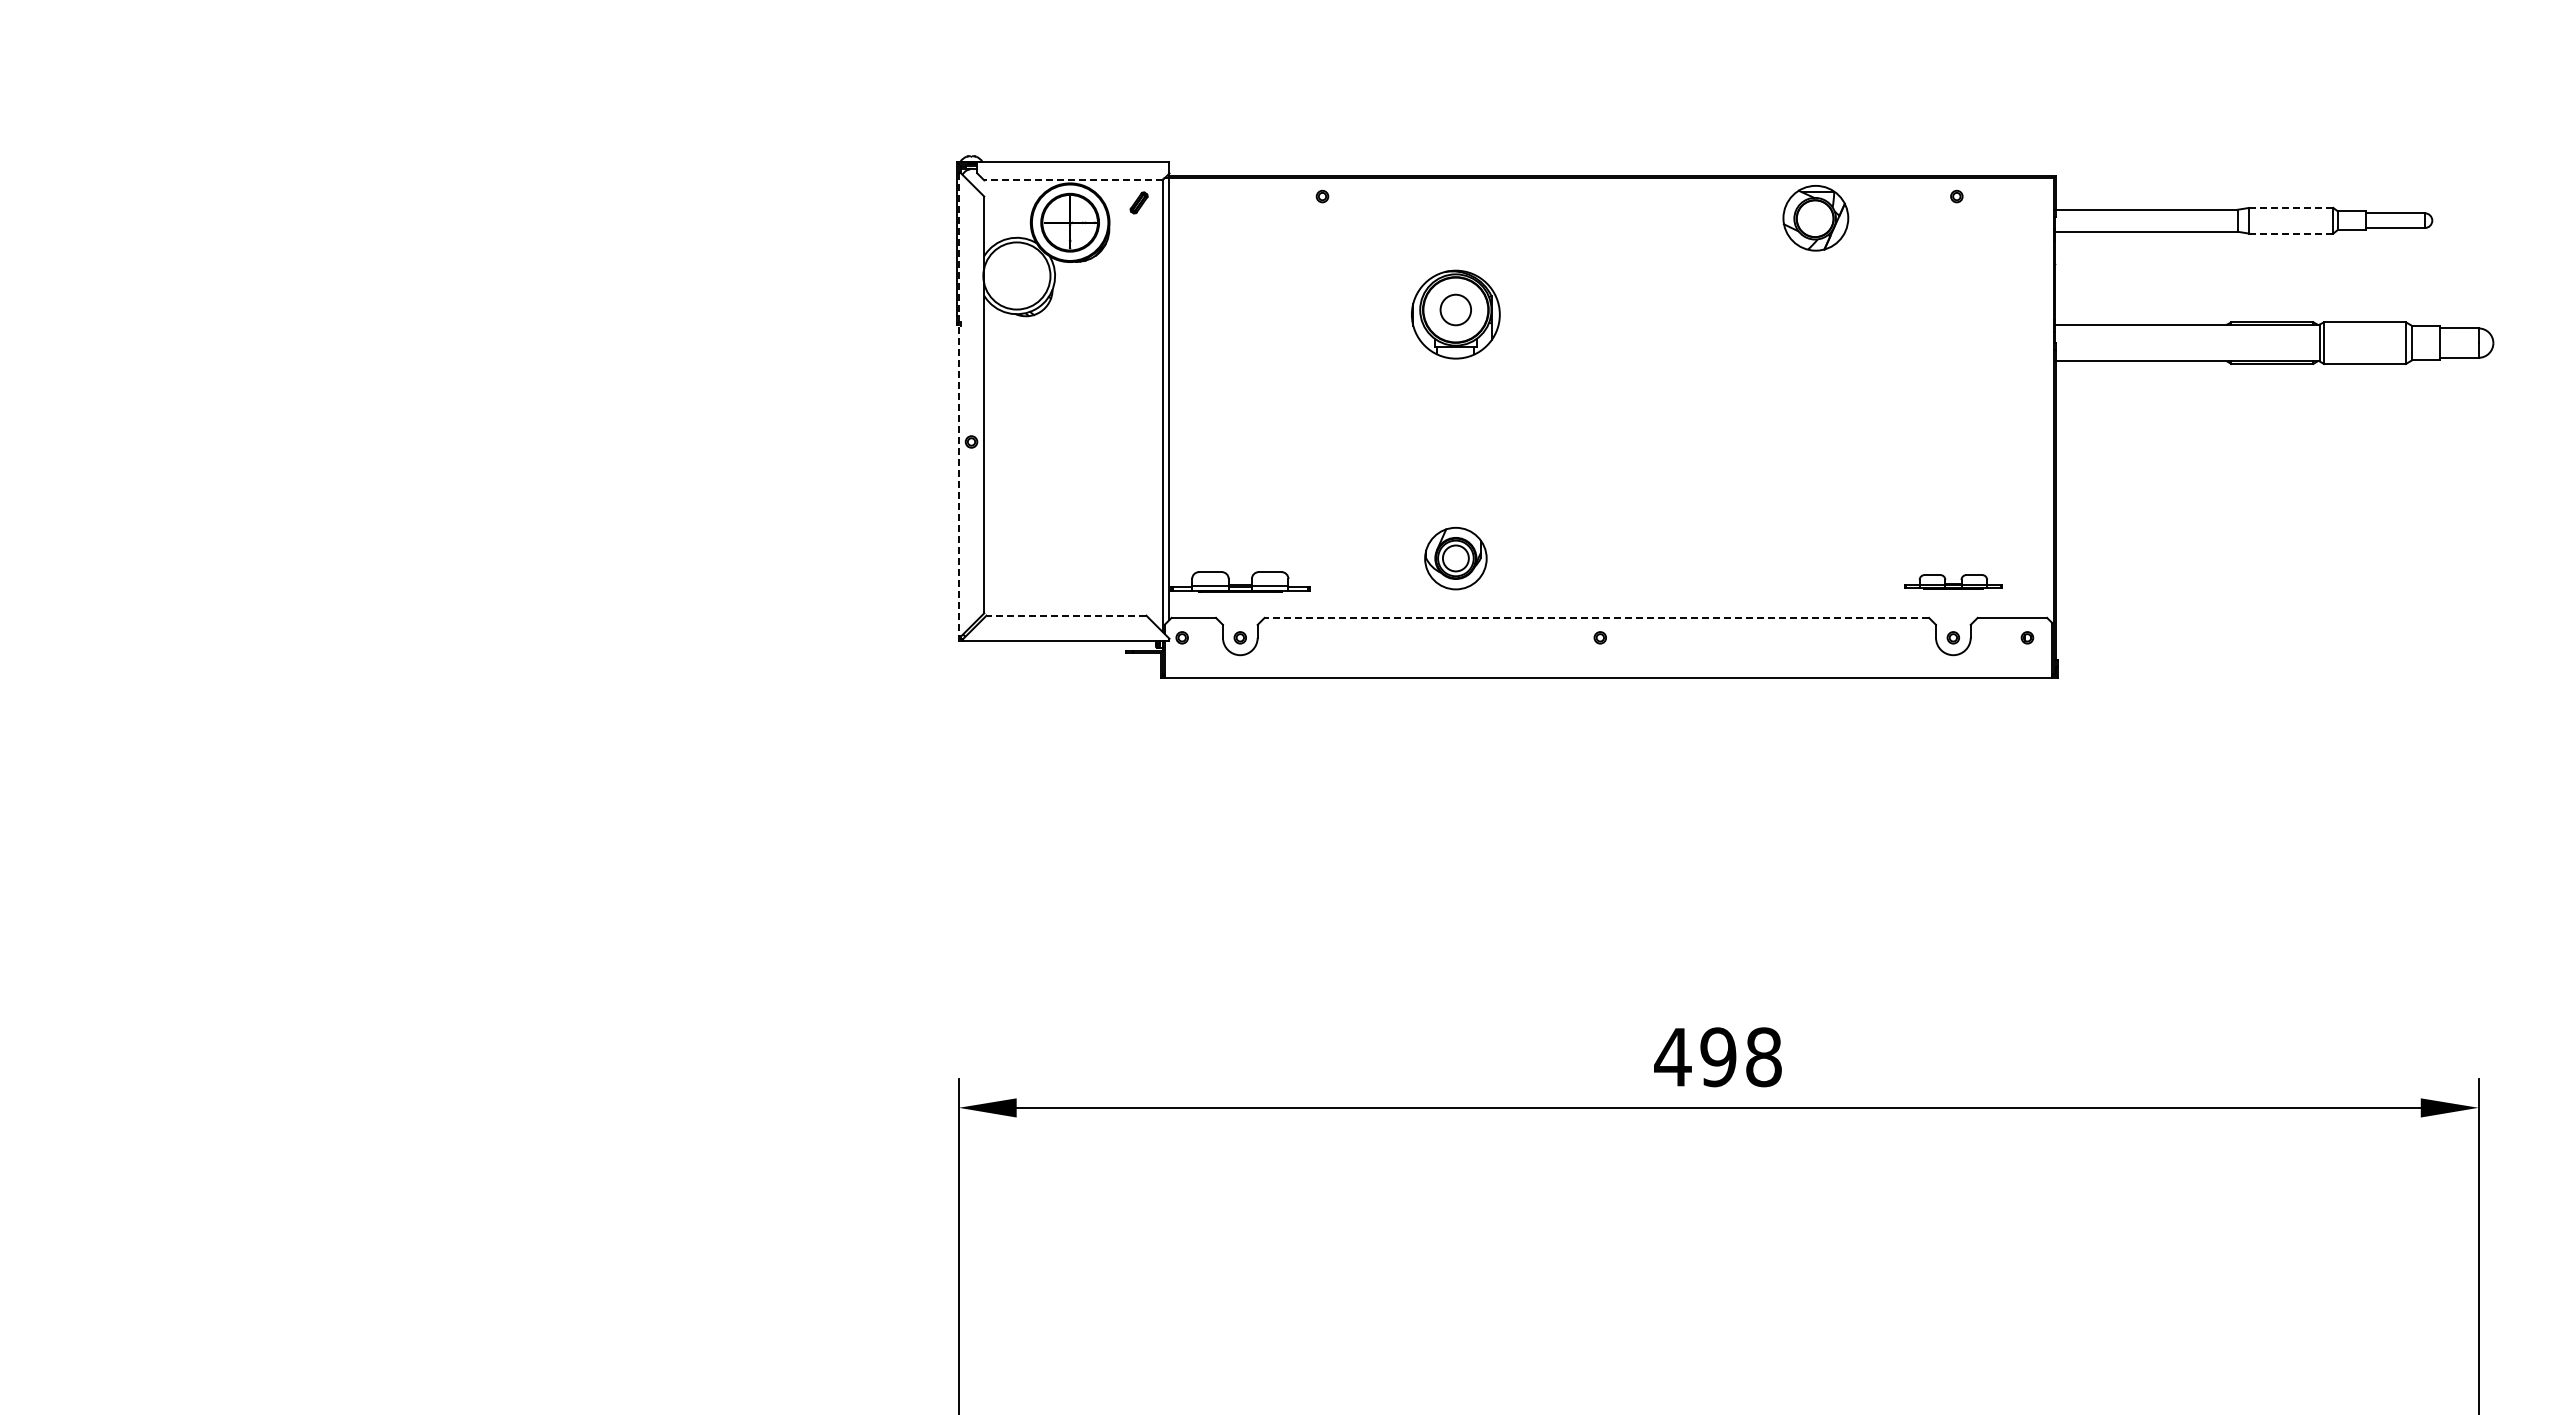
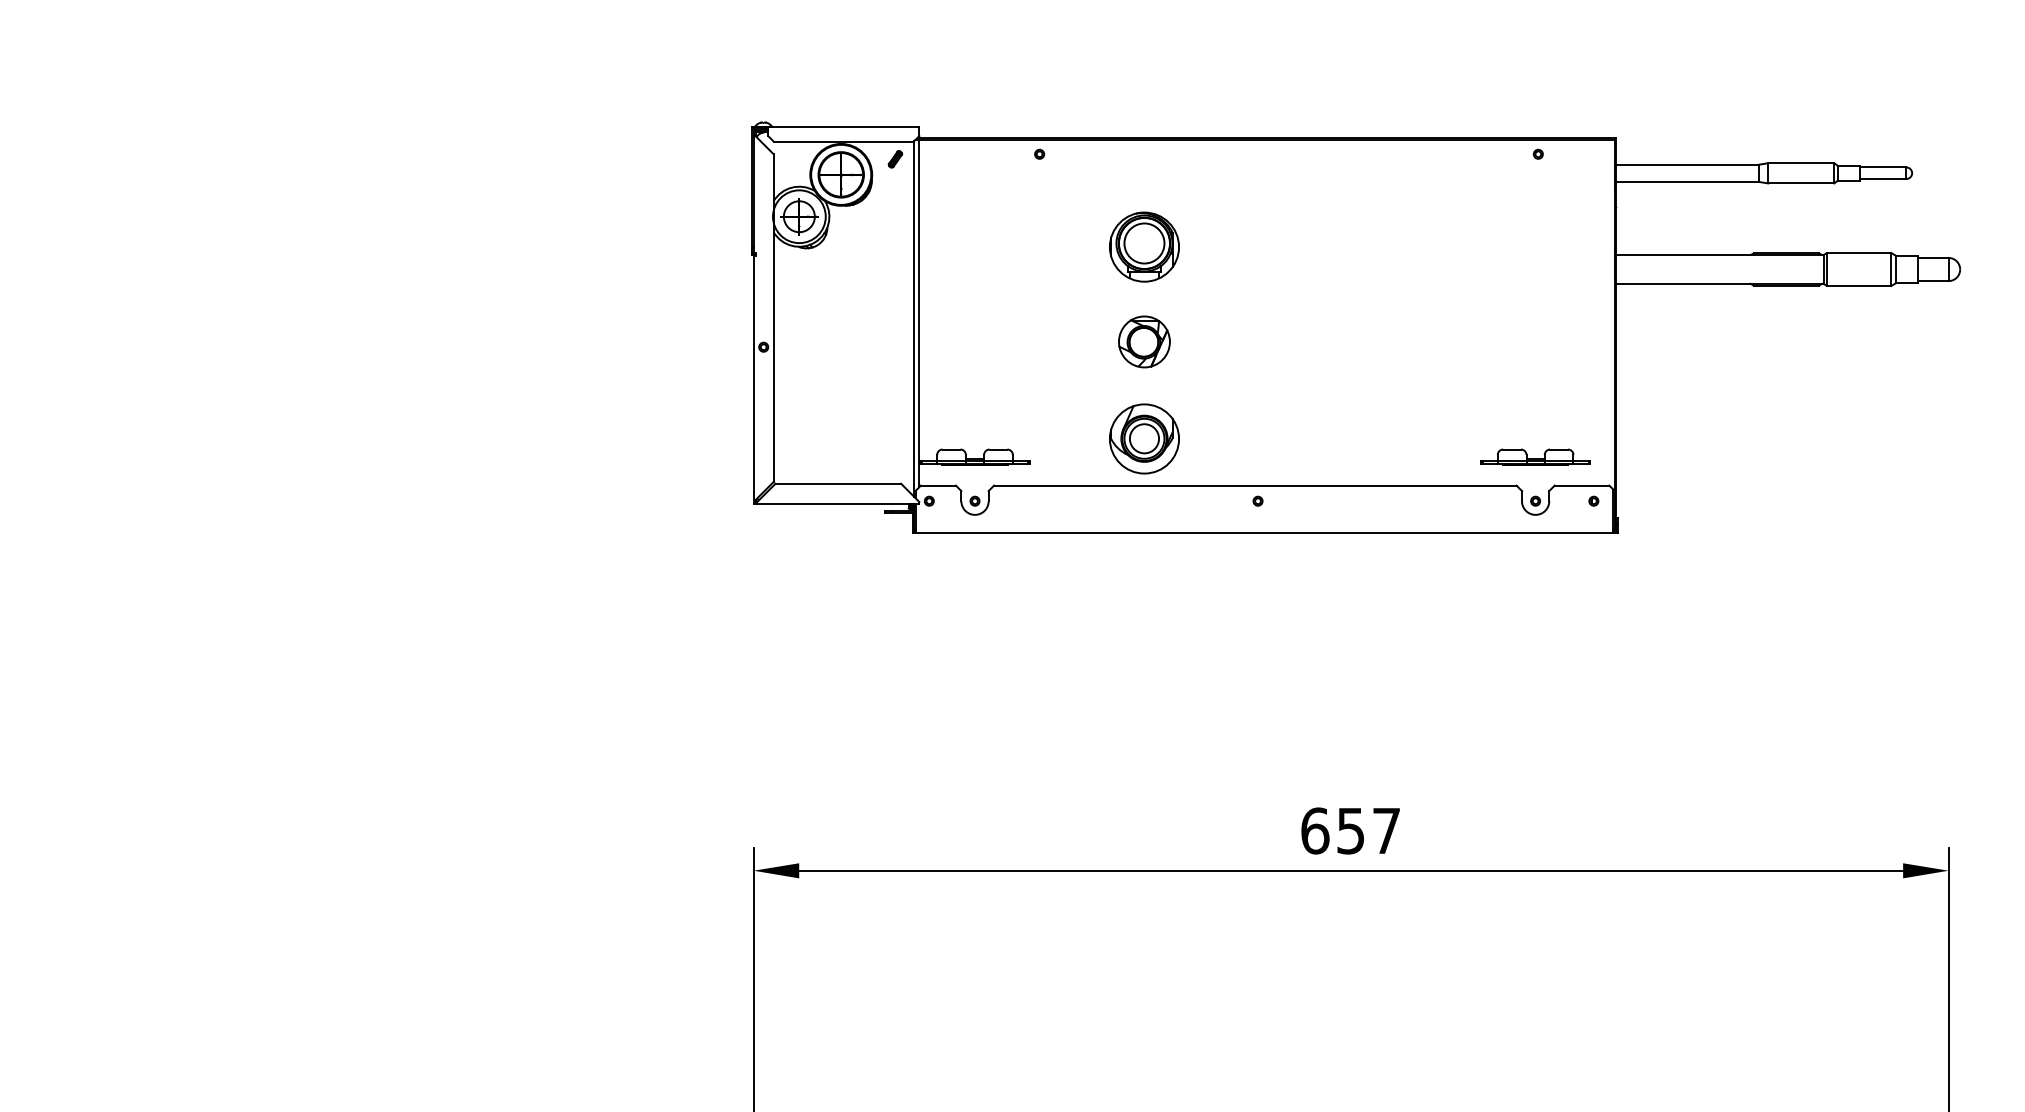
line: (1072, 180) -> (843, 141), dashed -> solid
line: (2290, 207) -> (1800, 162), dashed -> solid
part: (1815, 218) -> (1144, 342), moved
line: (2291, 233) -> (1801, 183), dashed -> solid
part: (1016, 275) -> (799, 216), added
circle: (1455, 309) -> (1144, 243), size x1.67
line: (958, 404) -> (753, 317), dashed -> solid
part: (1455, 558) -> (1144, 438), size x1.43
part: (1953, 581) -> (1535, 456), size x1.43
line: (1066, 615) -> (838, 483), dashed -> solid
line: (1596, 617) -> (1255, 485), dashed -> solid
text: (1717, 1057) -> (1350, 831), 498 -> 657

